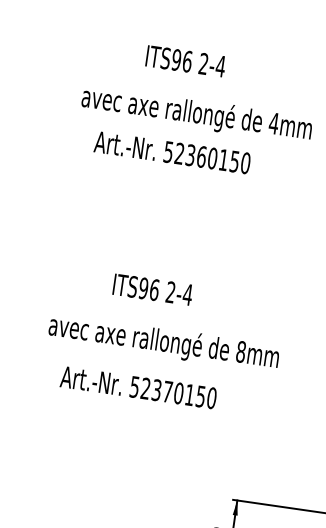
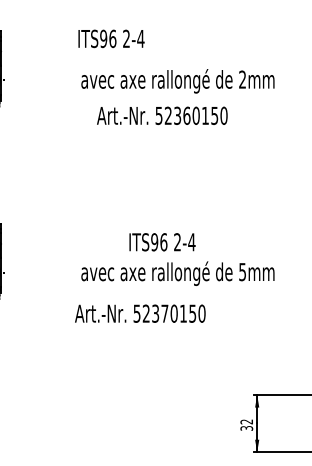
text: (185, 60) -> (111, 38), moved
text: (273, 123) -> (242, 79), 4mm -> 2mm
text: (152, 290) -> (162, 242), moved
text: (241, 351) -> (242, 271), 8mm -> 5mm
text: (138, 387) -> (140, 313), moved

